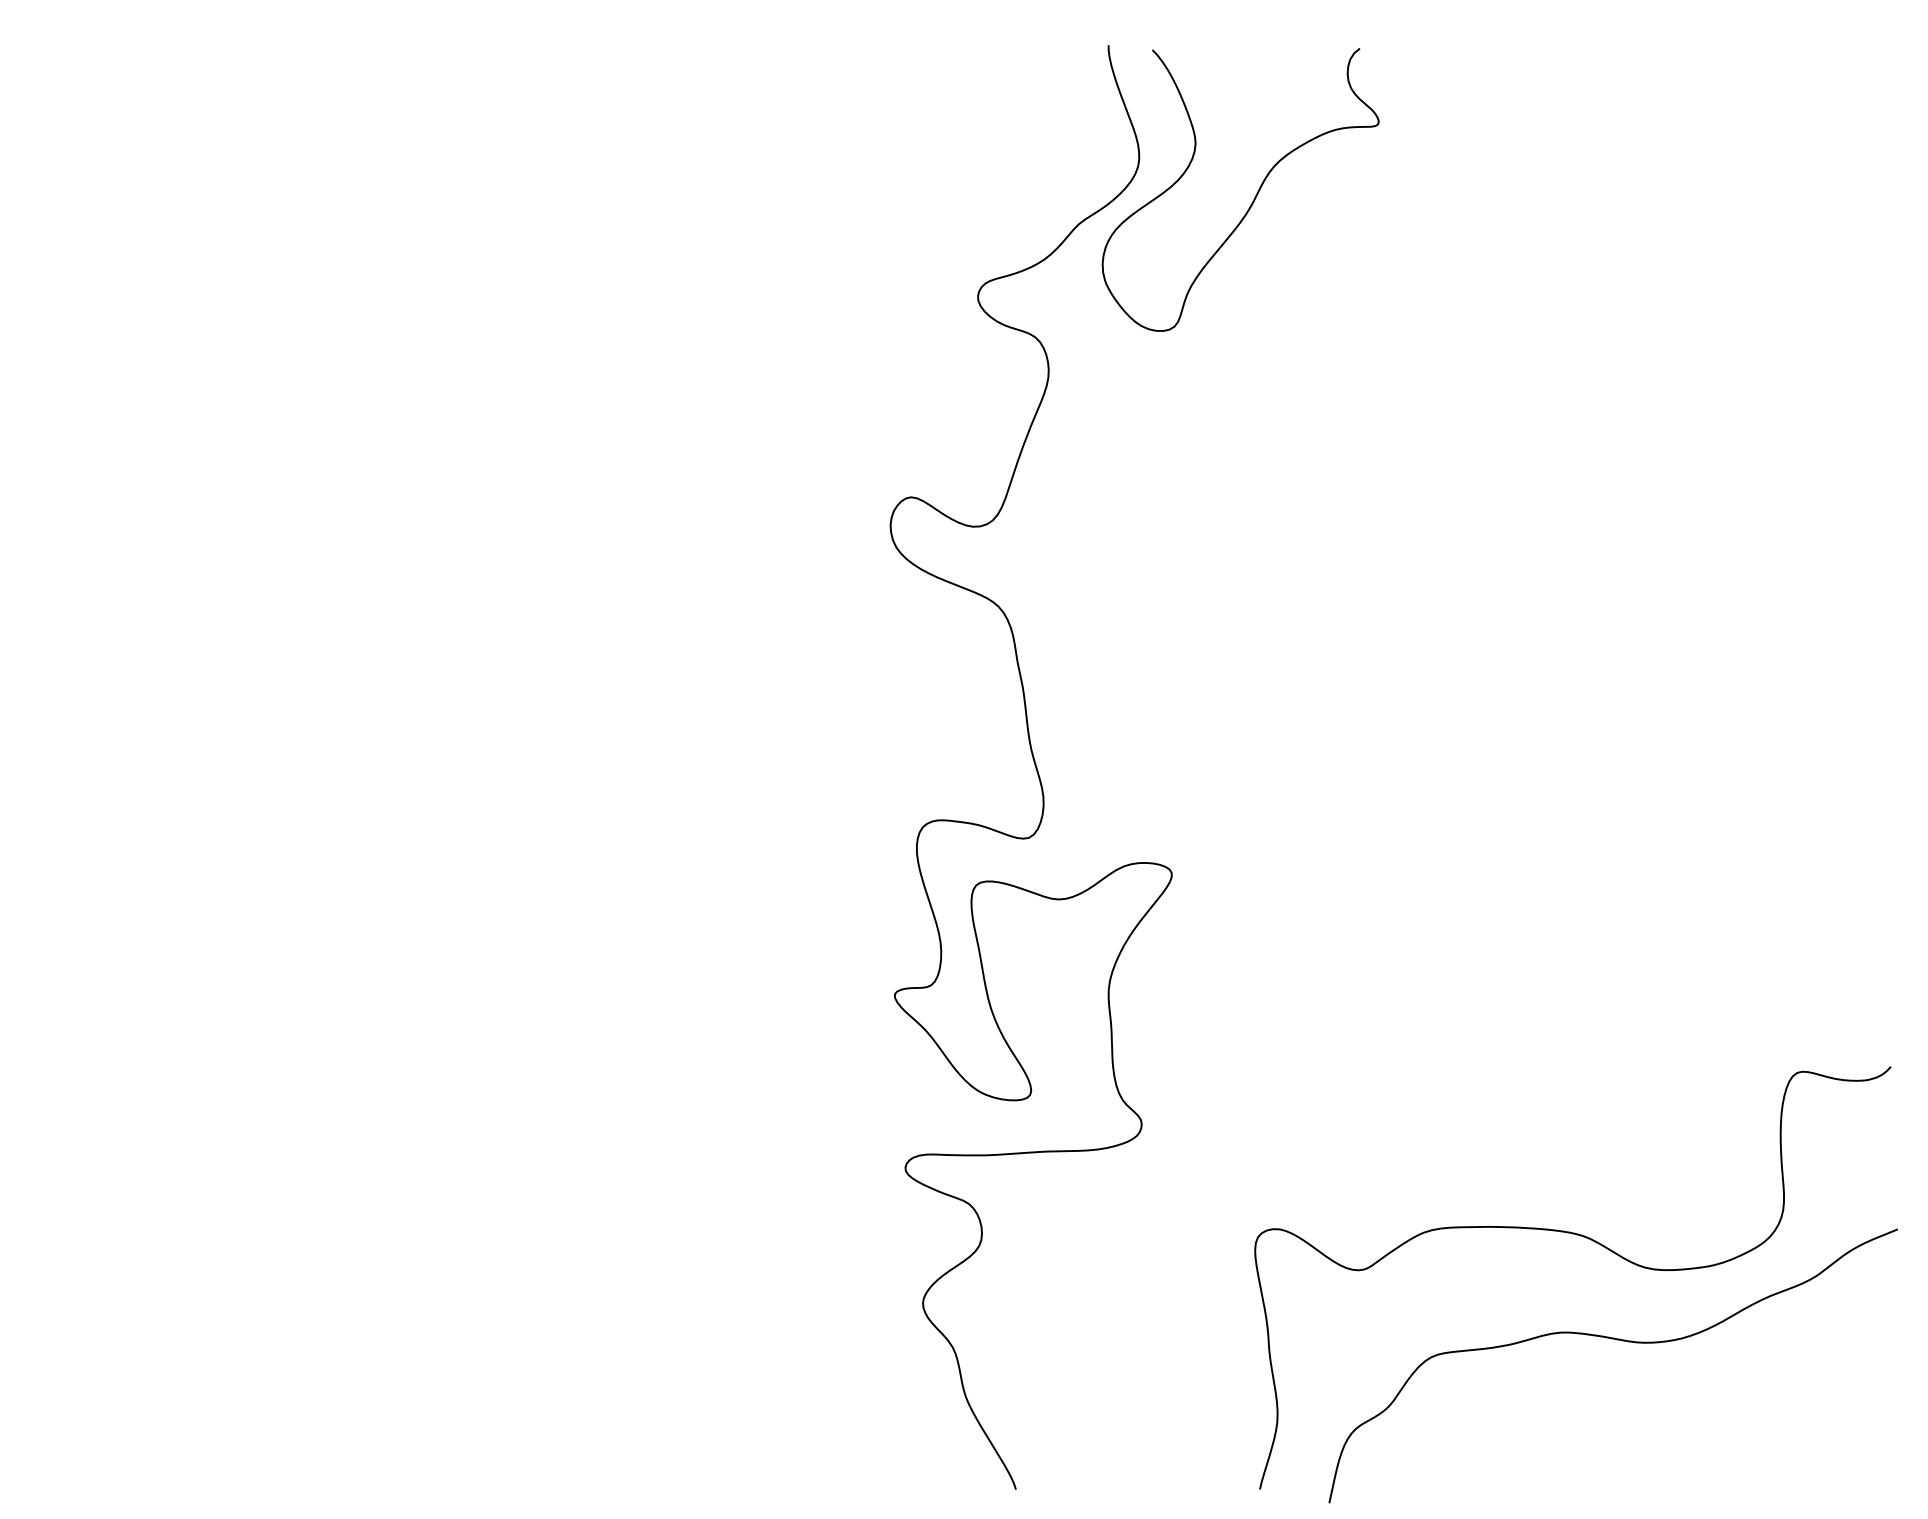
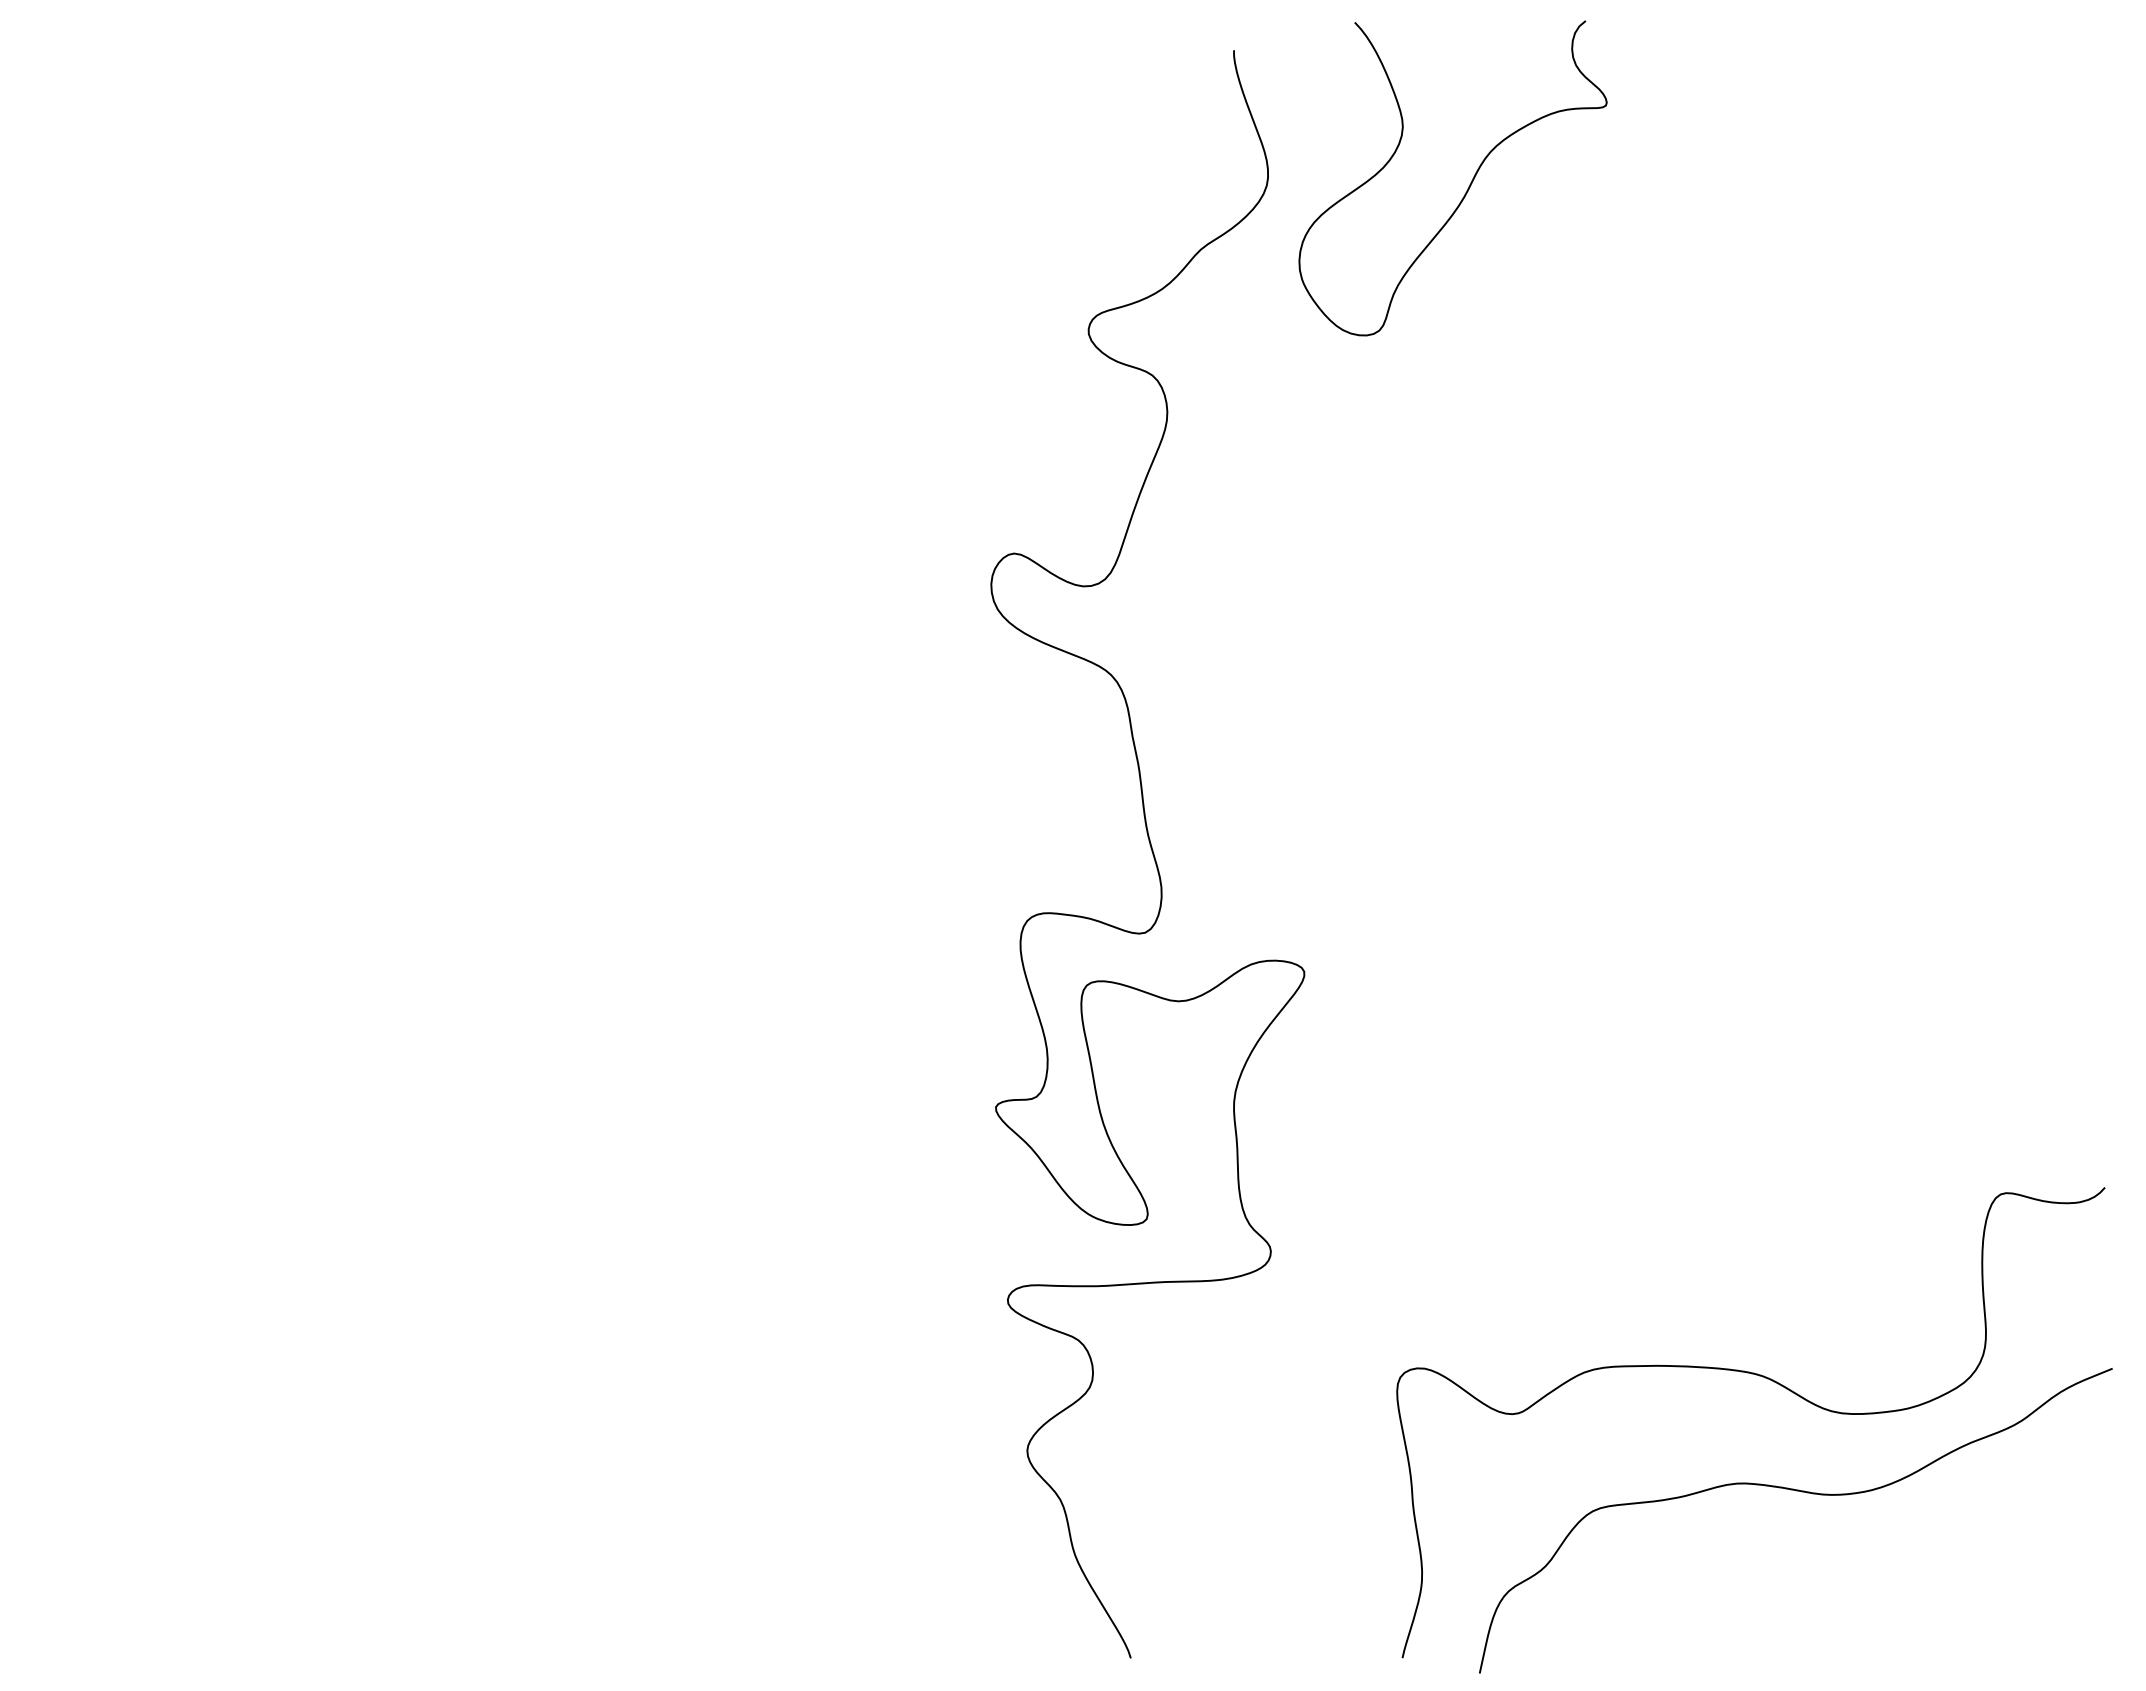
curve: (1254, 197) -> (1468, 186), moved

